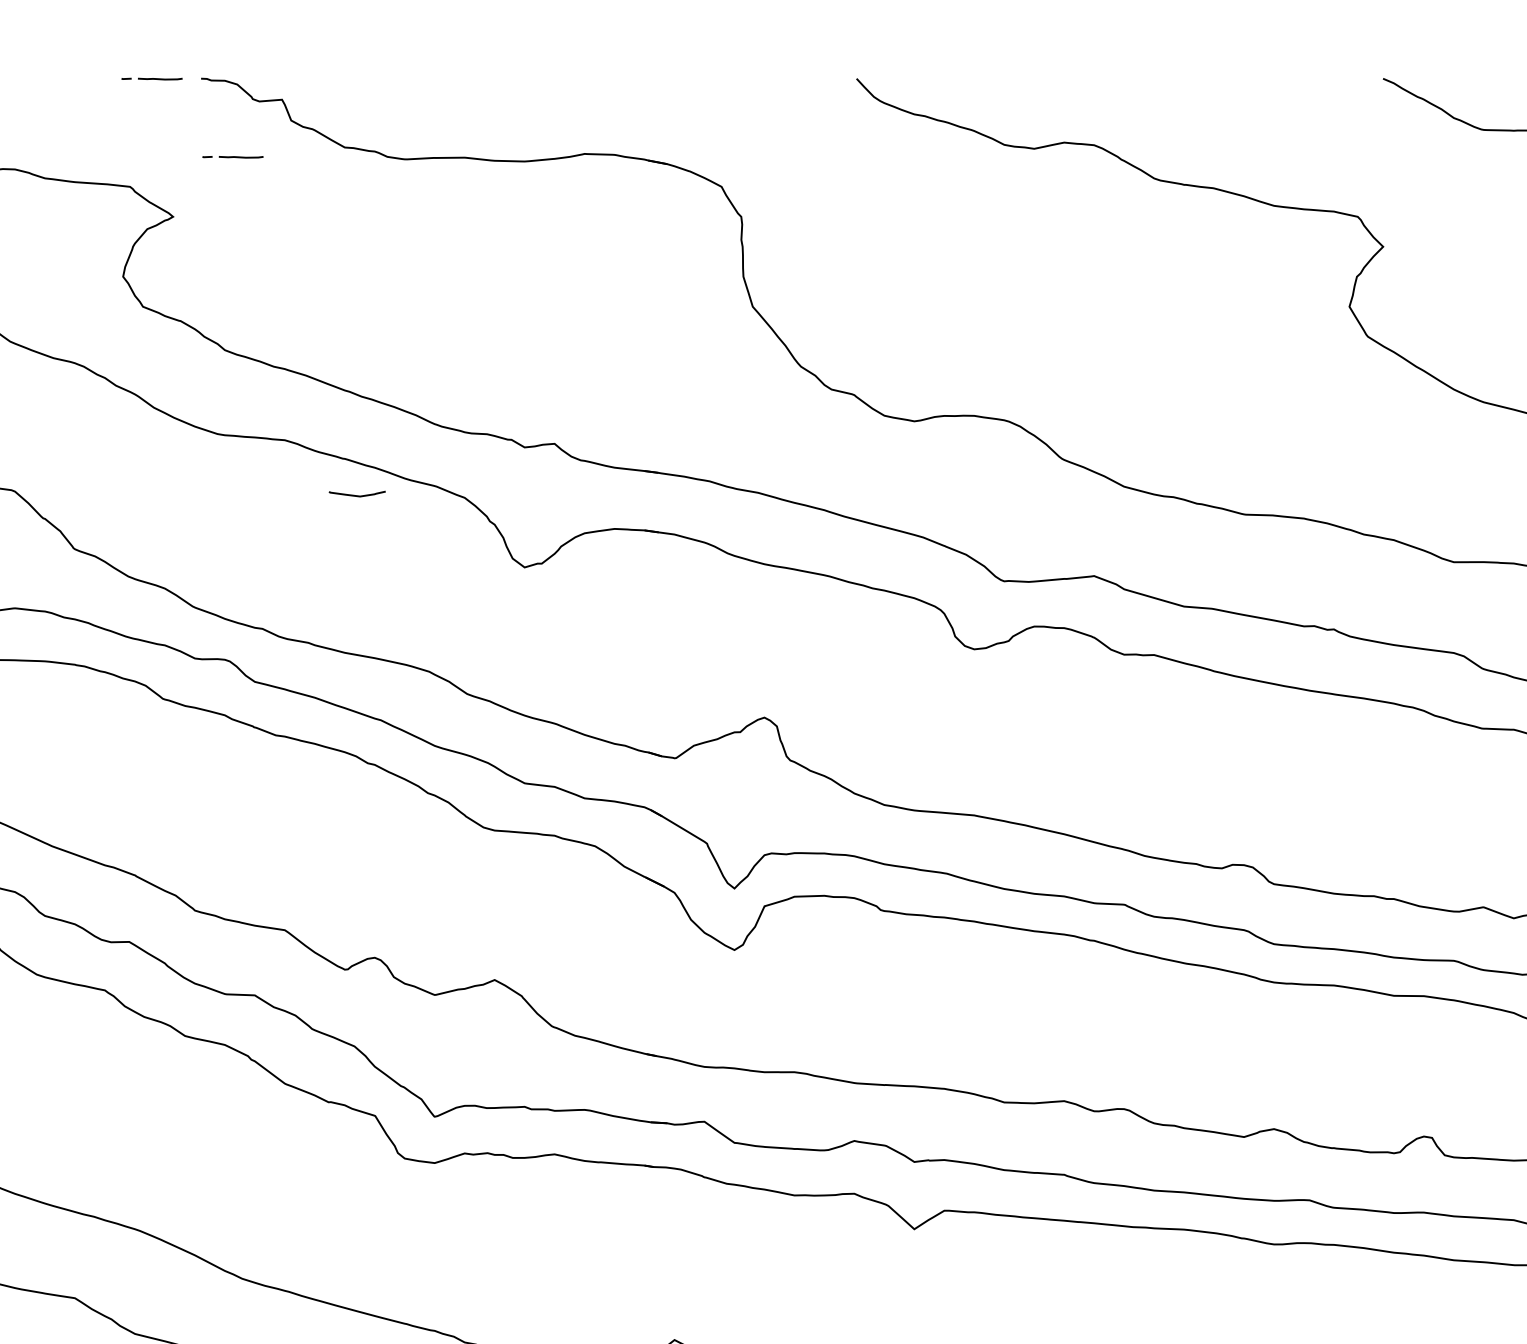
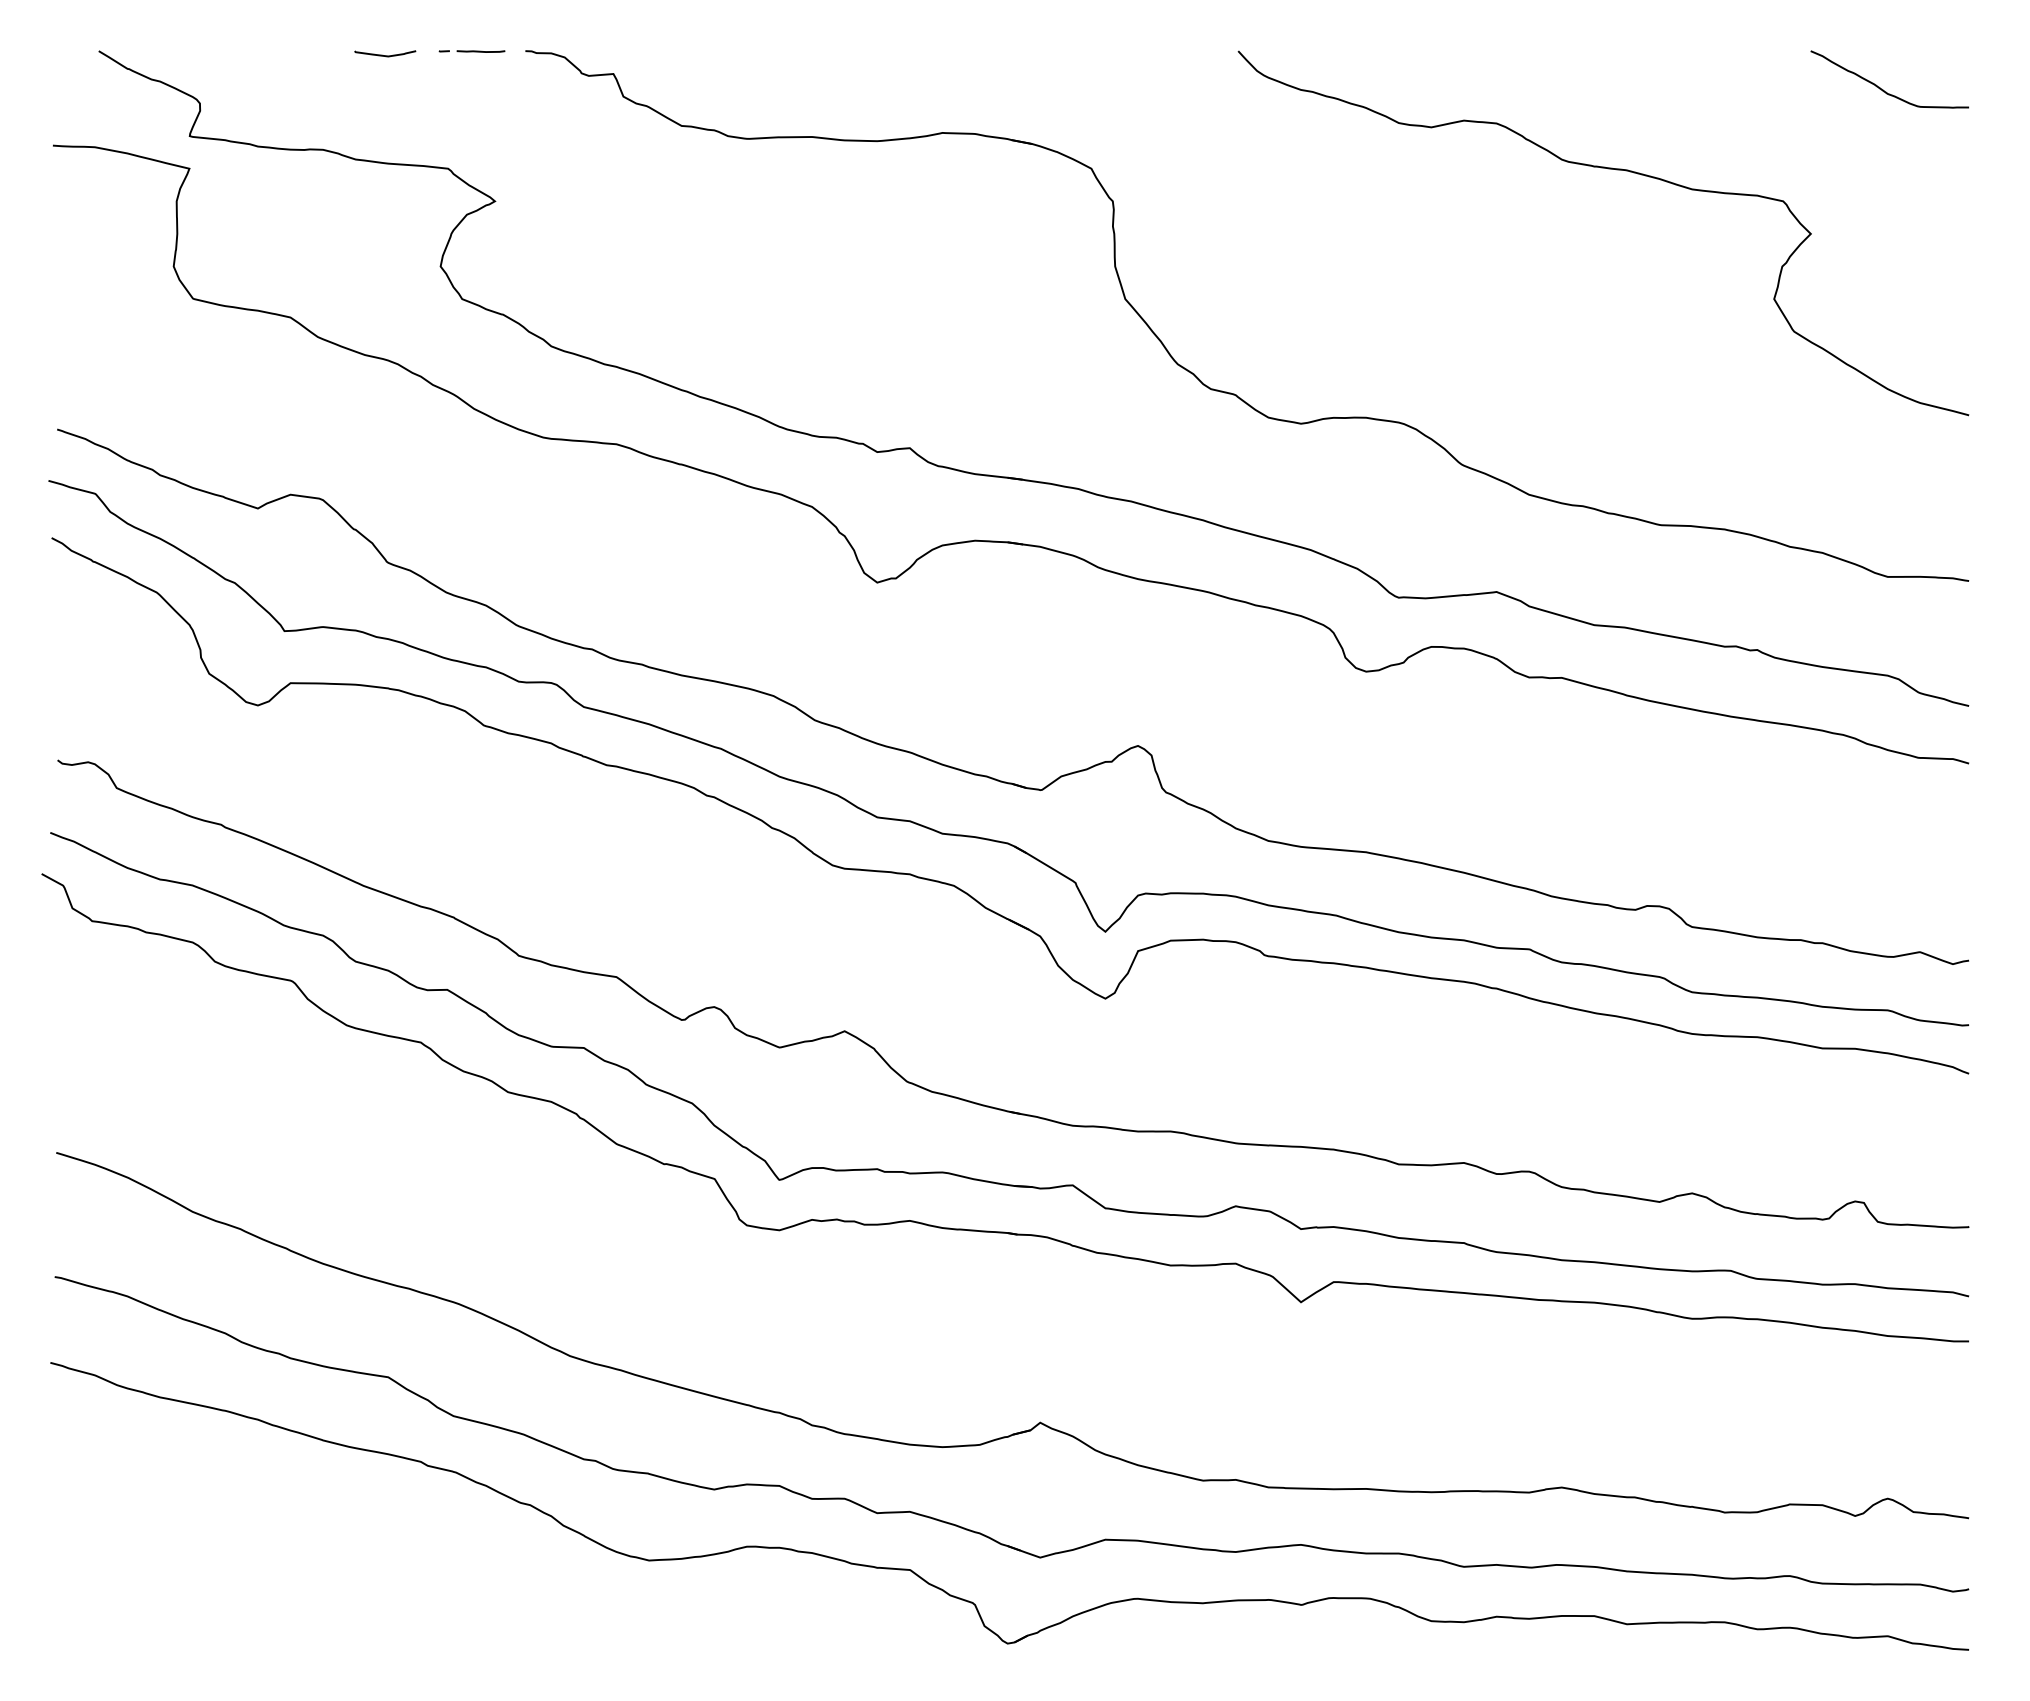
line: (232, 157) -> (559, 136), removed
curve: (357, 495) -> (385, 55), moved

